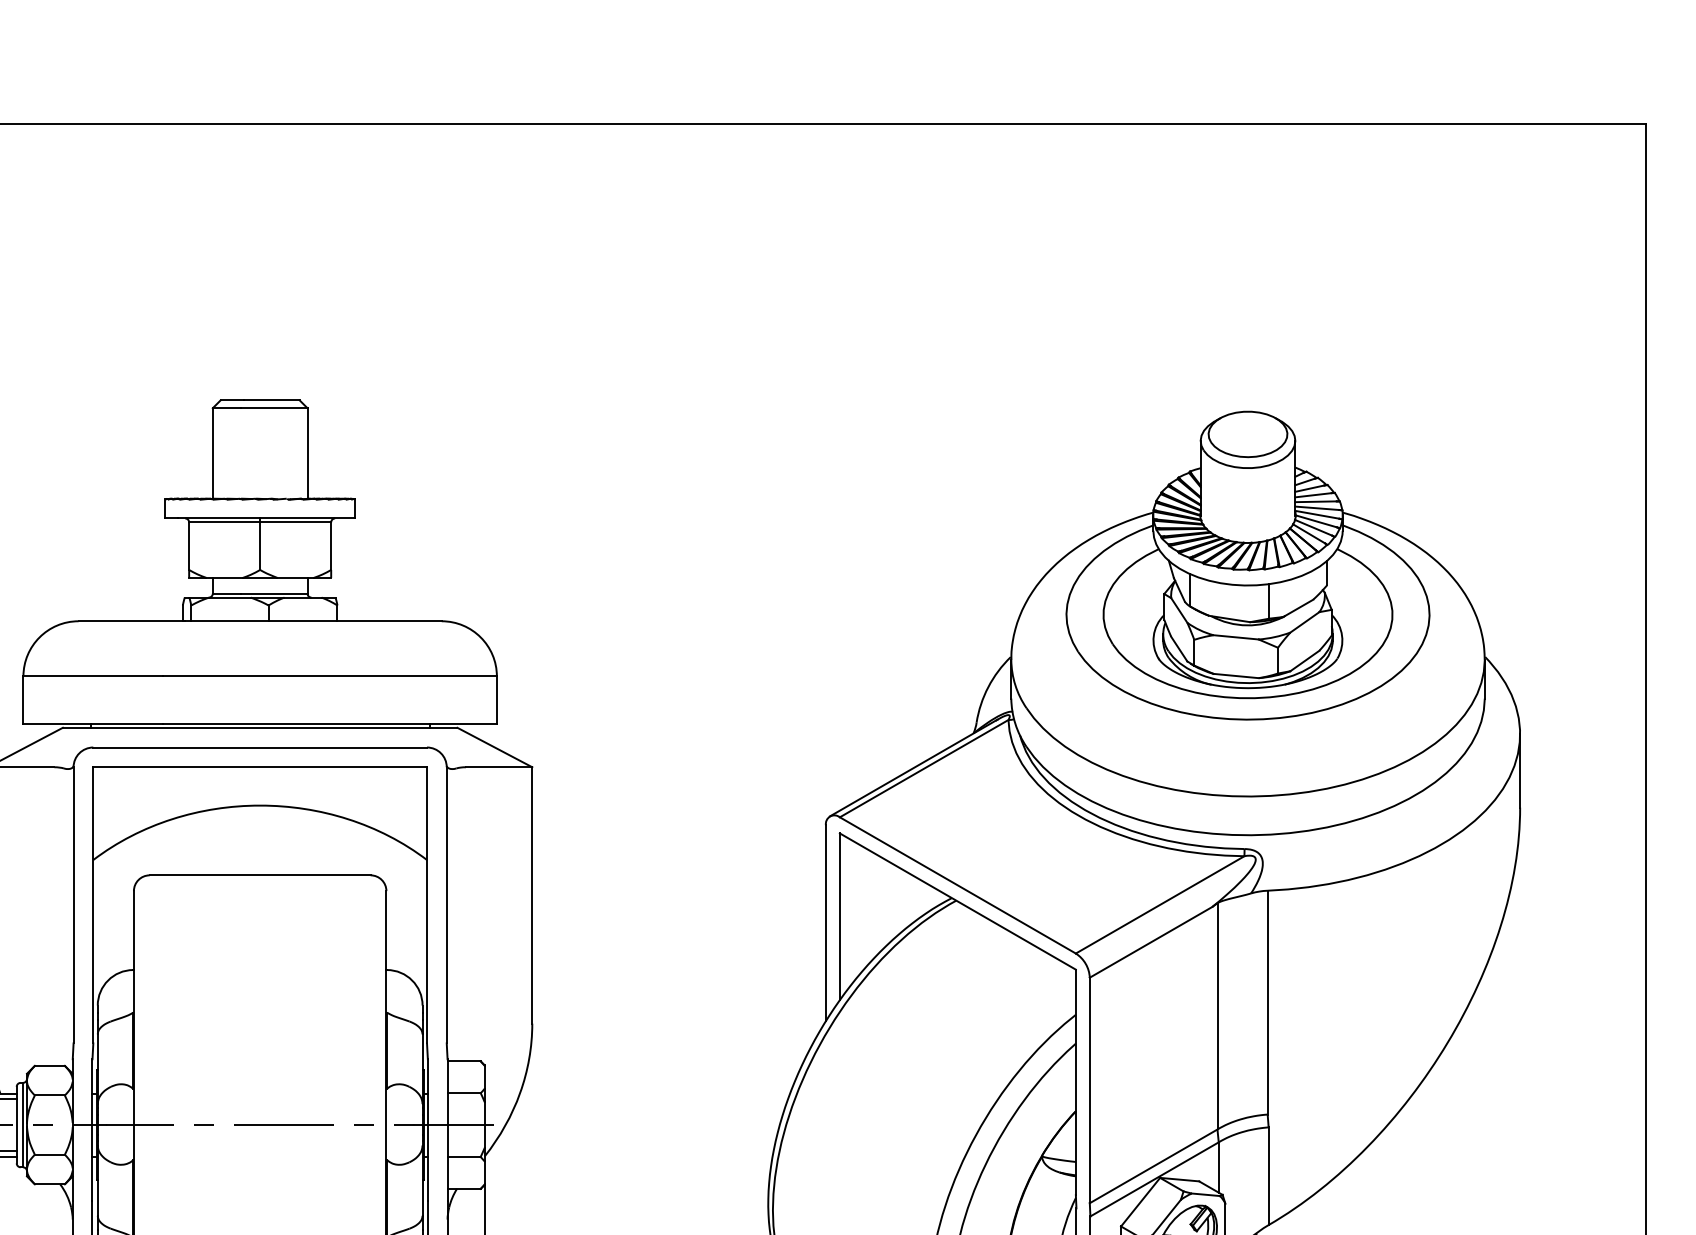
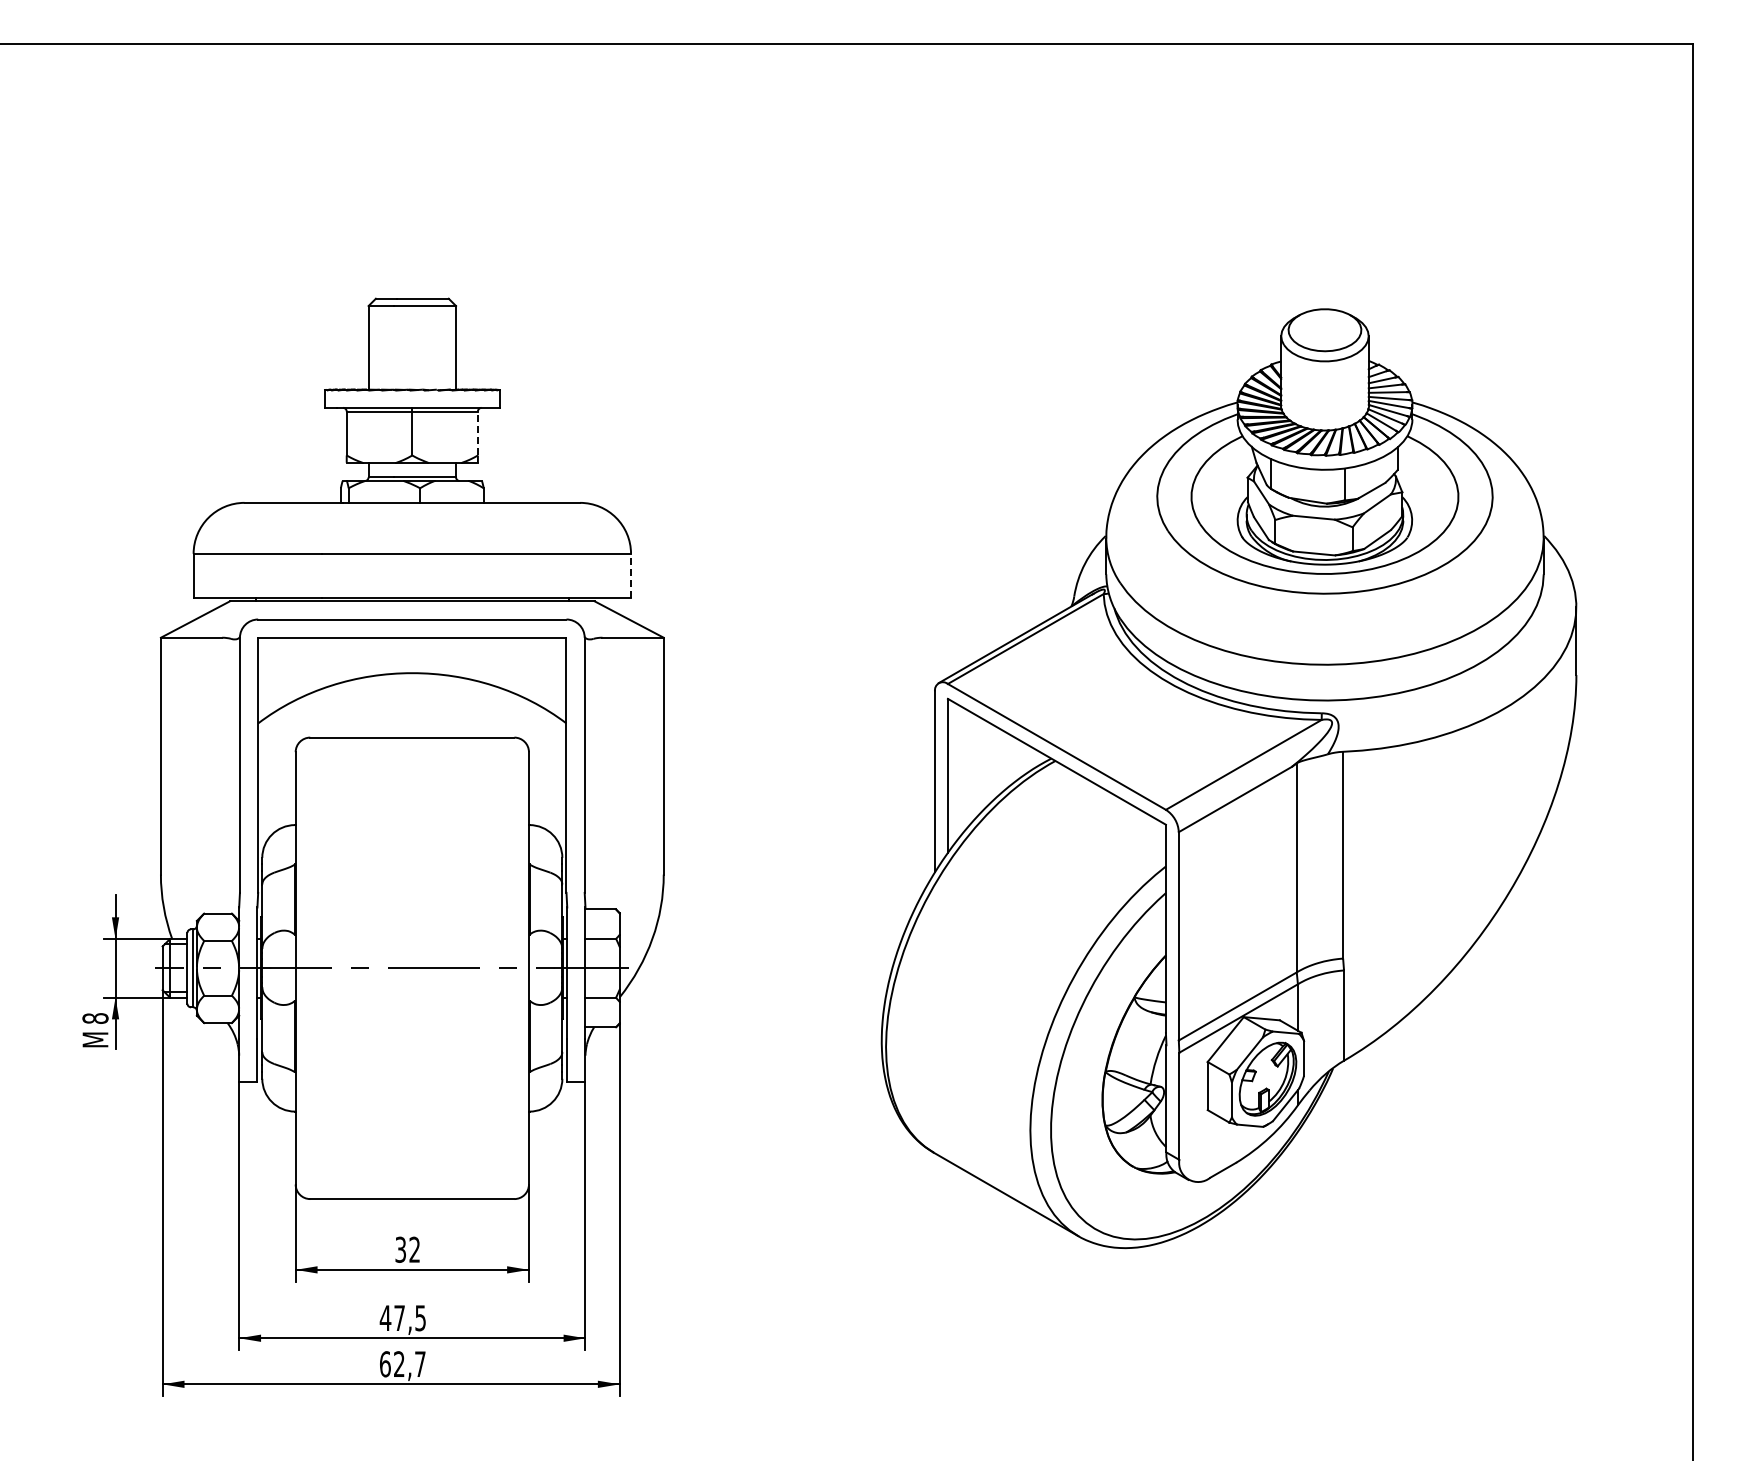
line: (330, 546) -> (477, 433), solid -> dashed
line: (497, 699) -> (631, 575), solid -> dashed

